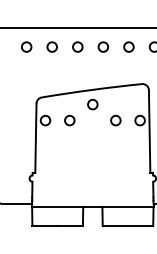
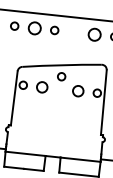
circle: (51, 46) -> (34, 27), size x1.6
circle: (102, 46) -> (74, 32), removed
circle: (128, 46) -> (94, 34), size x1.6
circle: (69, 120) -> (42, 87), size x1.4
circle: (115, 120) -> (78, 91), size x1.4

